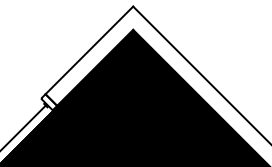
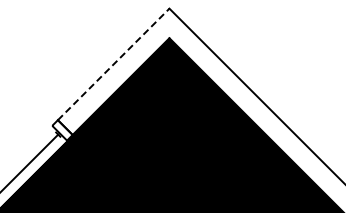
line: (89, 50) -> (113, 64), solid -> dashed

